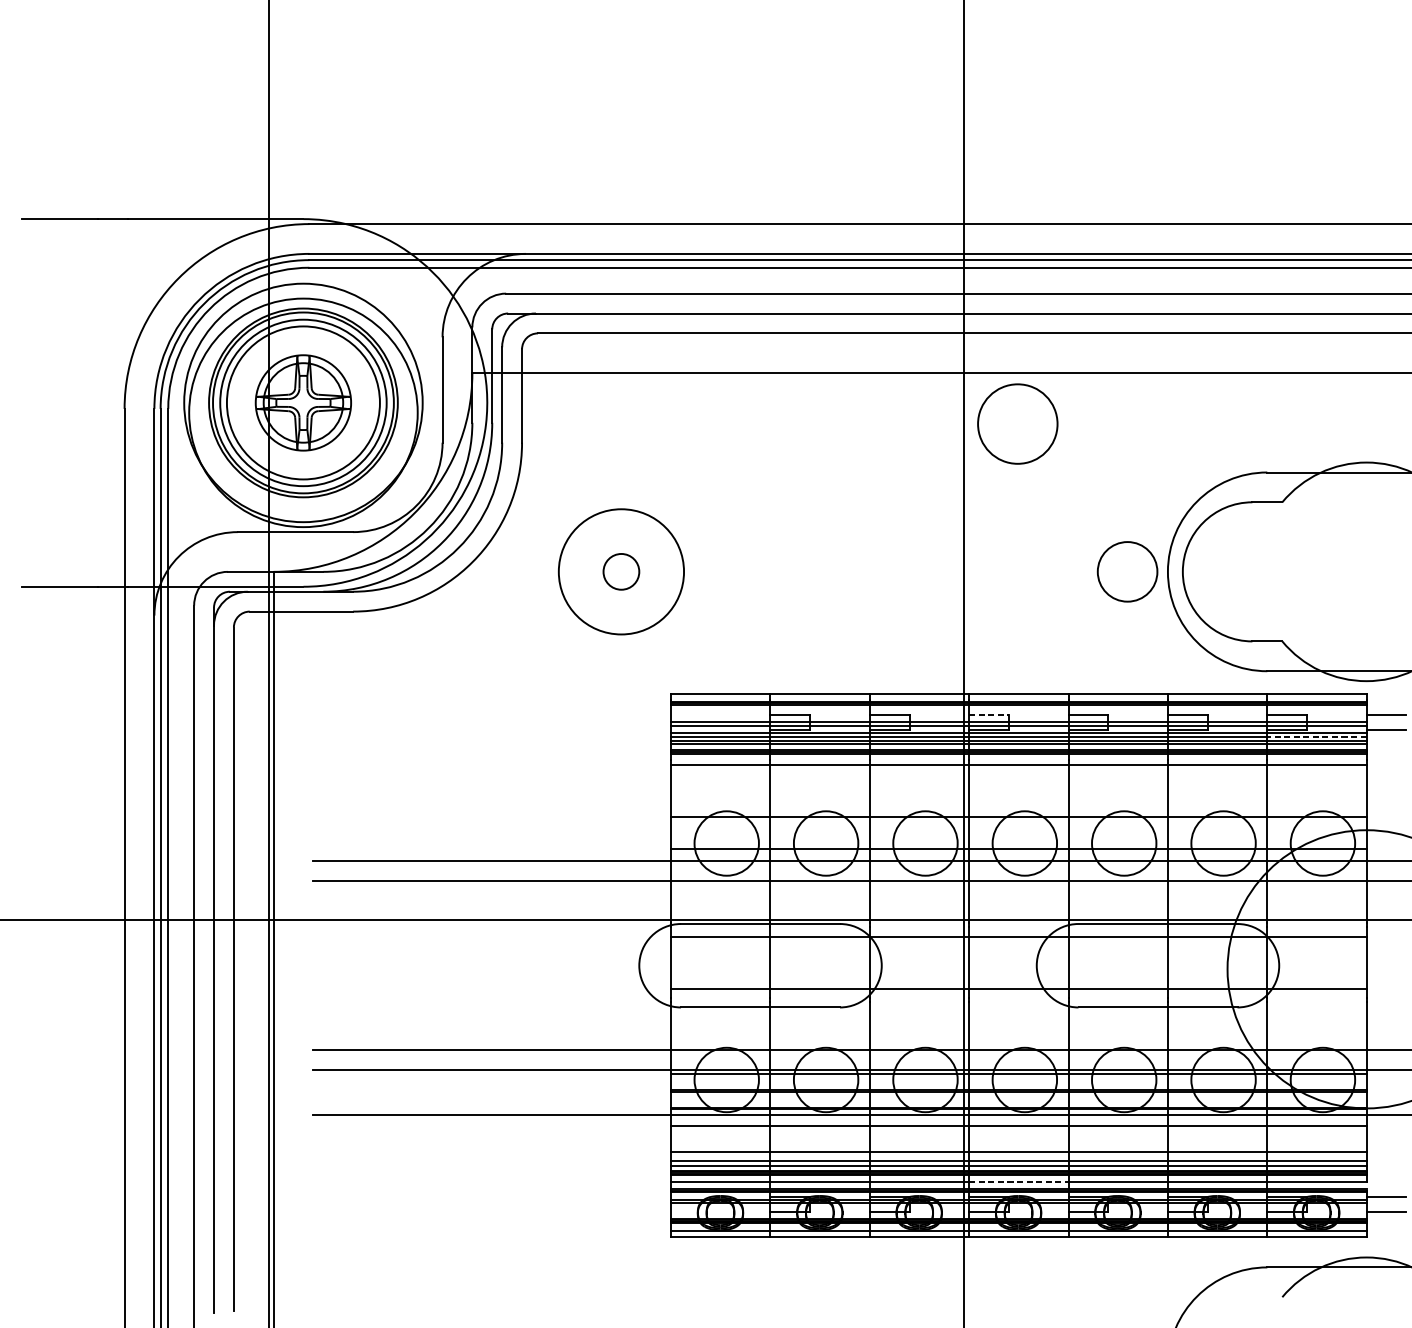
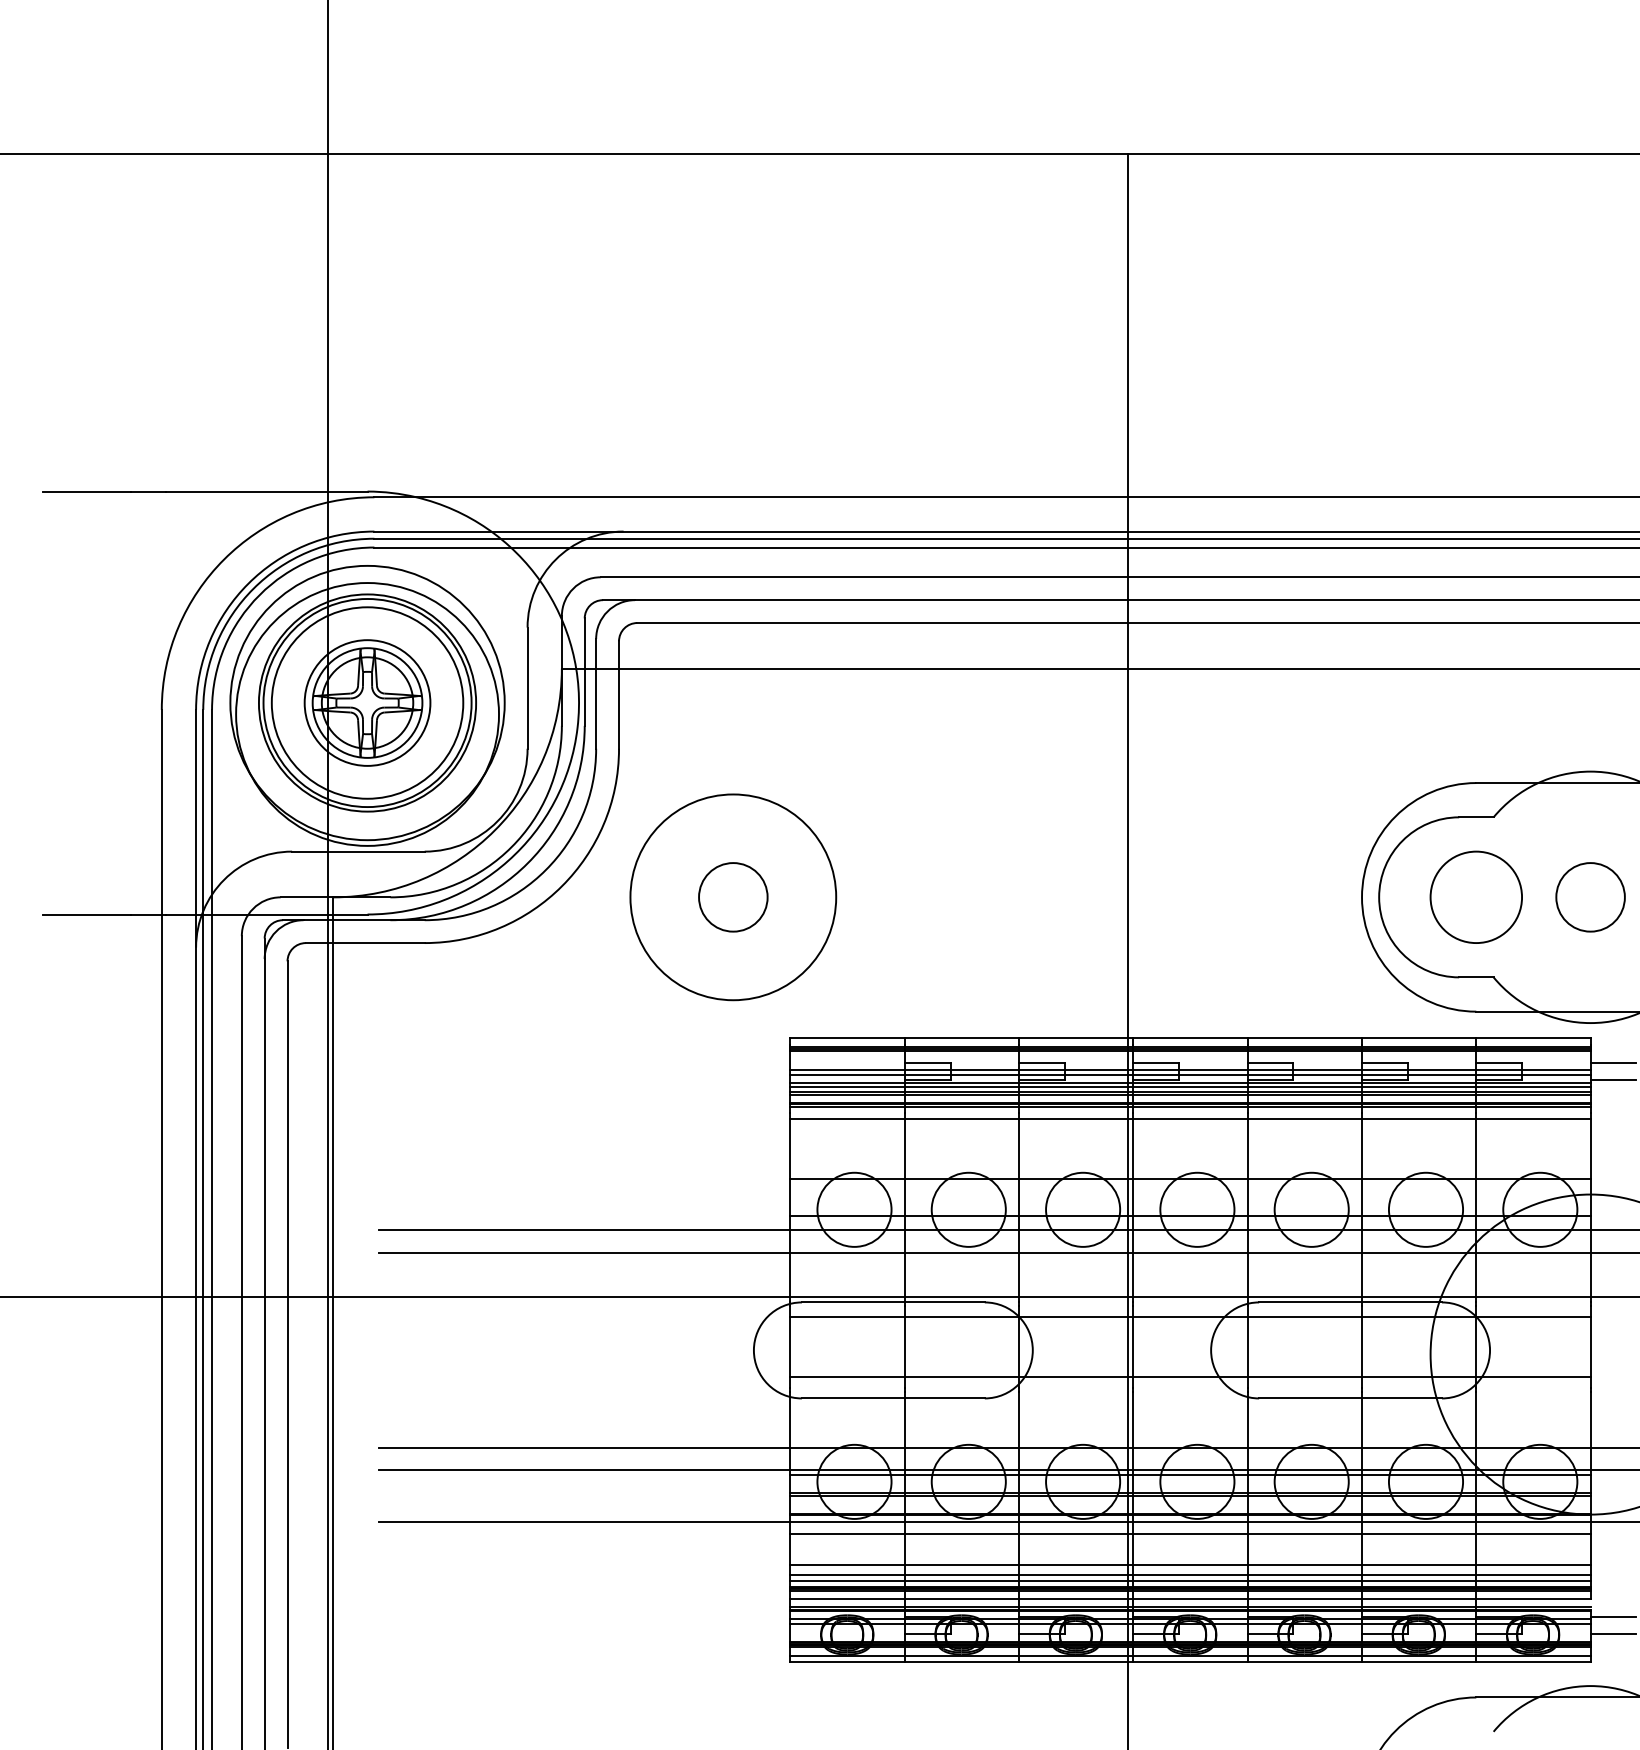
circle: (303, 402) -> (367, 702), size x0.71
circle: (1017, 423) -> (1475, 896), moved
circle: (621, 571) -> (733, 897), size x1.43
circle: (621, 571) -> (733, 897), size x1.67
circle: (1127, 571) -> (1590, 897), moved
line: (989, 715) -> (1156, 1062), dashed -> solid
line: (1316, 737) -> (1532, 1087), dashed -> solid
line: (1019, 1182) -> (1191, 1599), dashed -> solid

